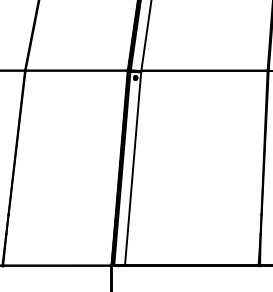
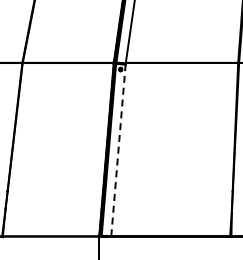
line: (133, 167) -> (118, 149), solid -> dashed

